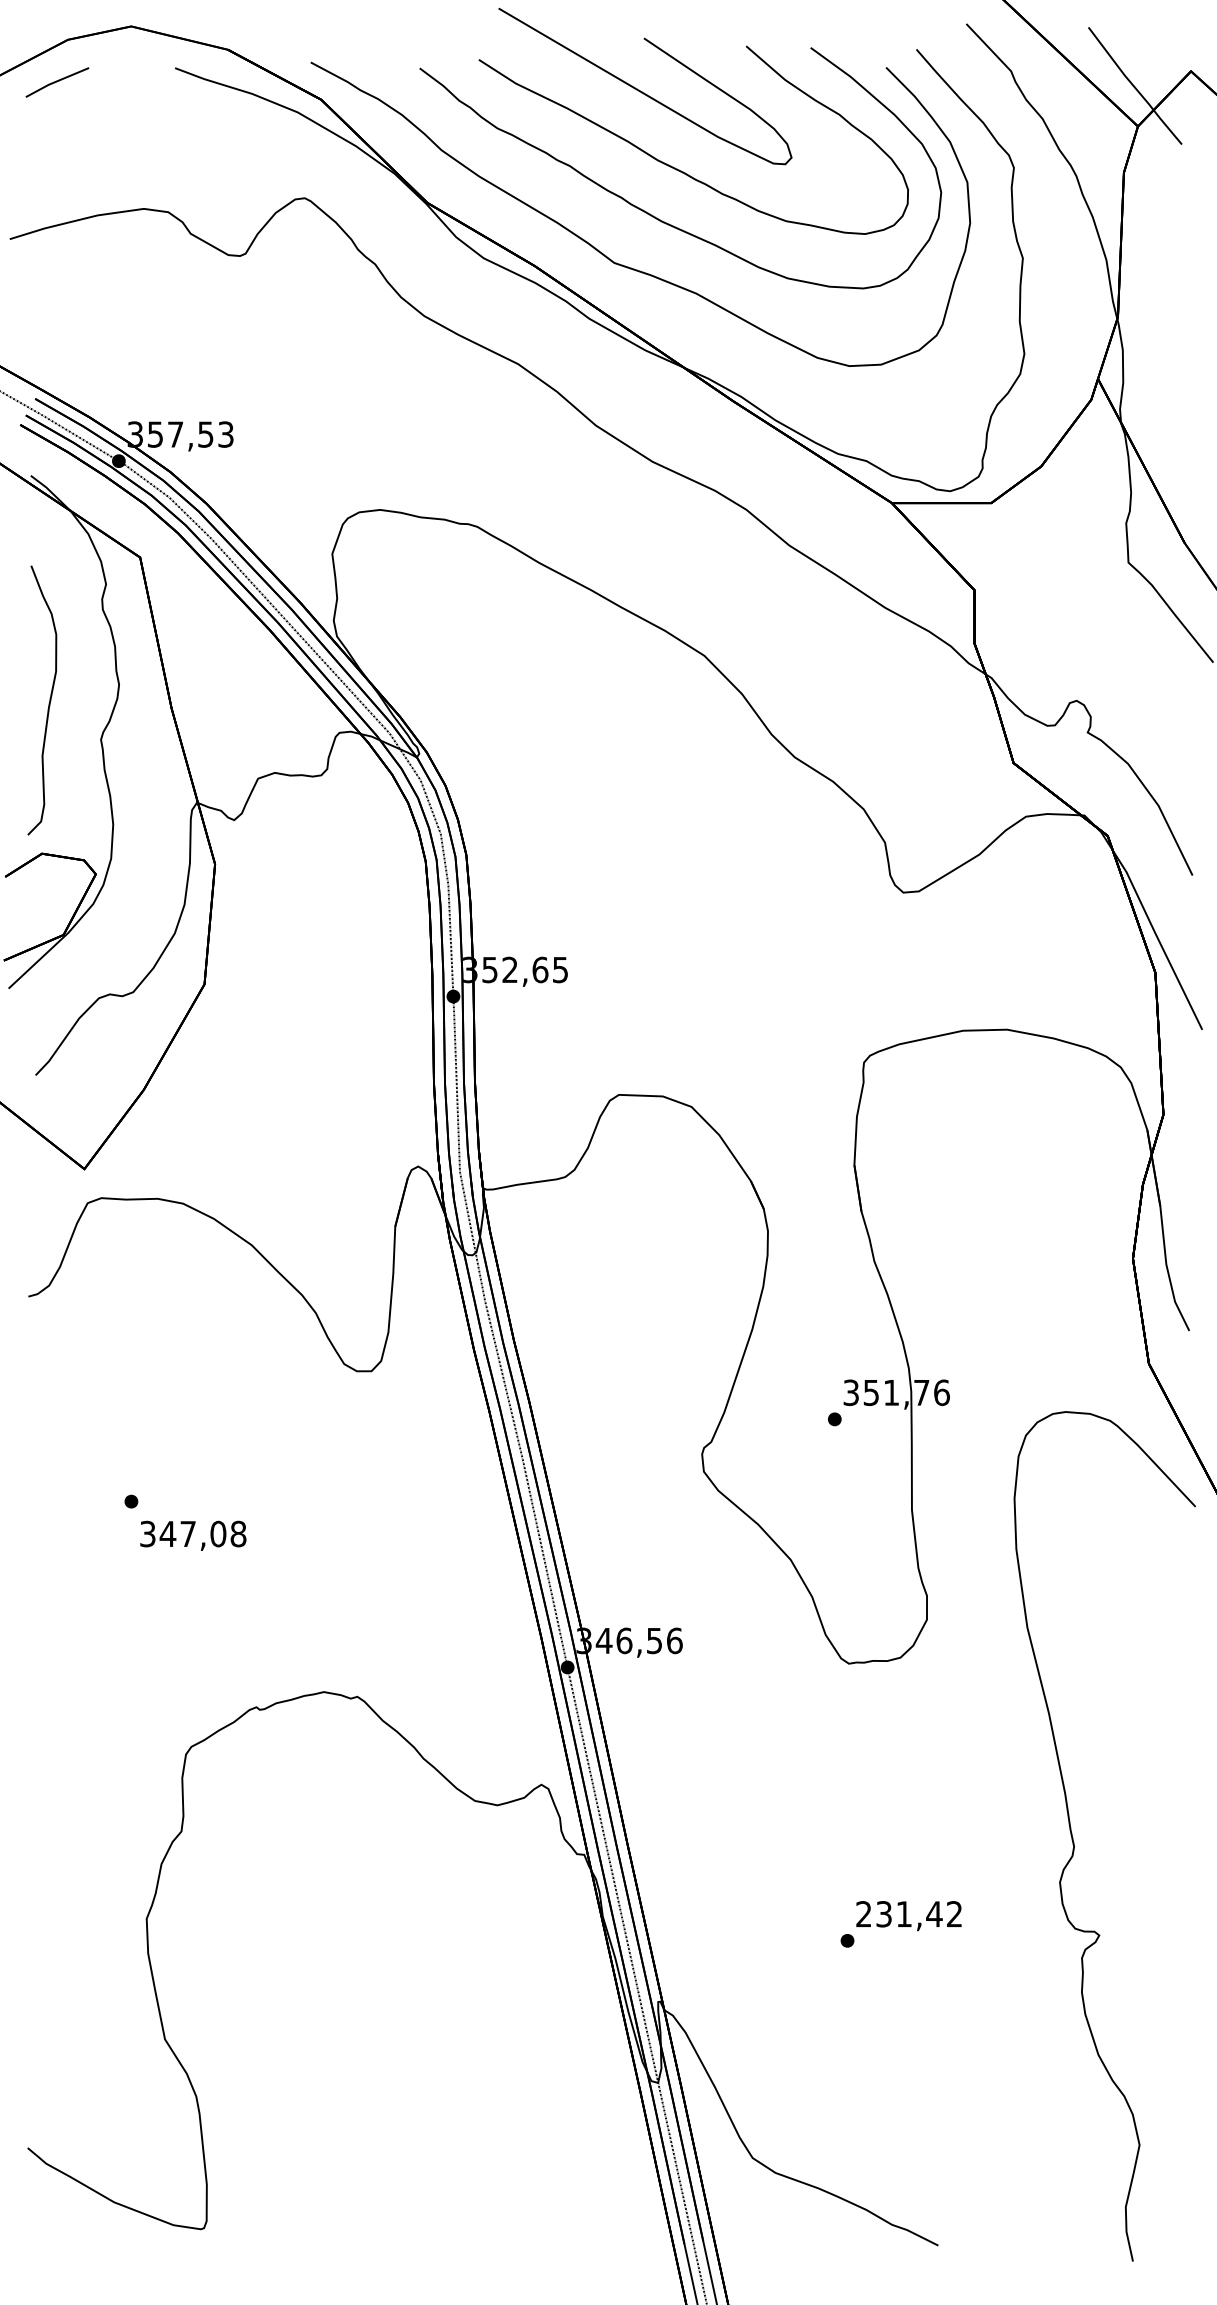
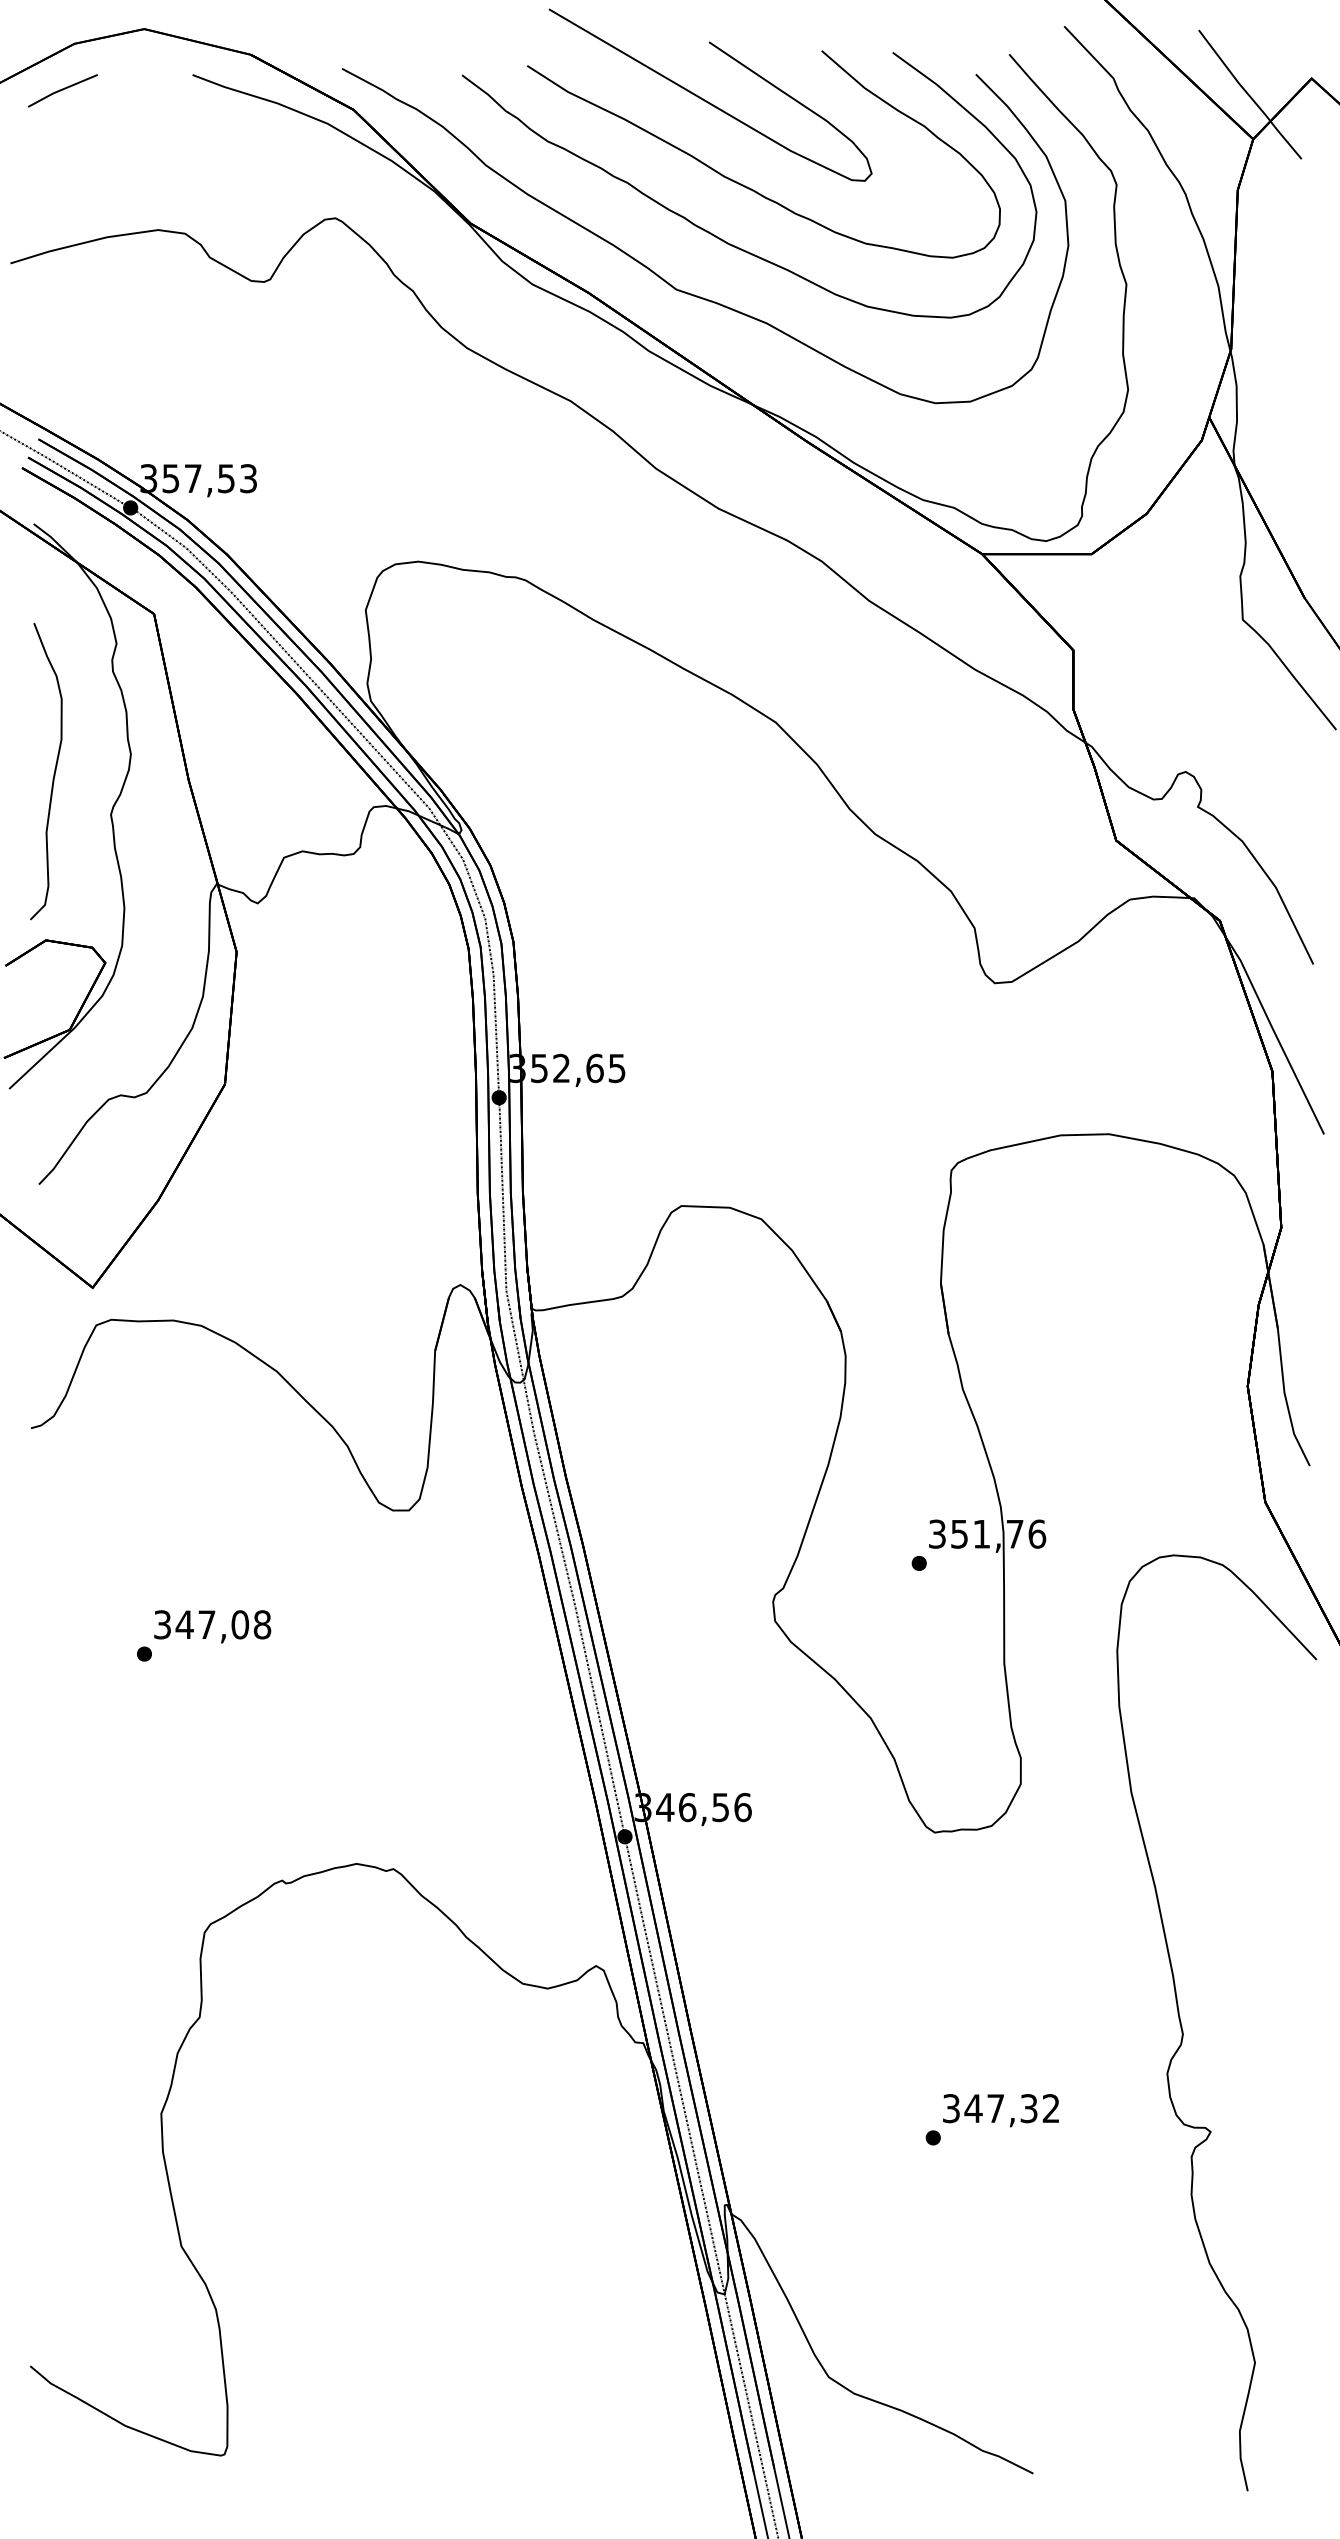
text: (193, 1535) -> (212, 1626), moved
text: (899, 1914) -> (990, 2108), 231,42 -> 347,32

